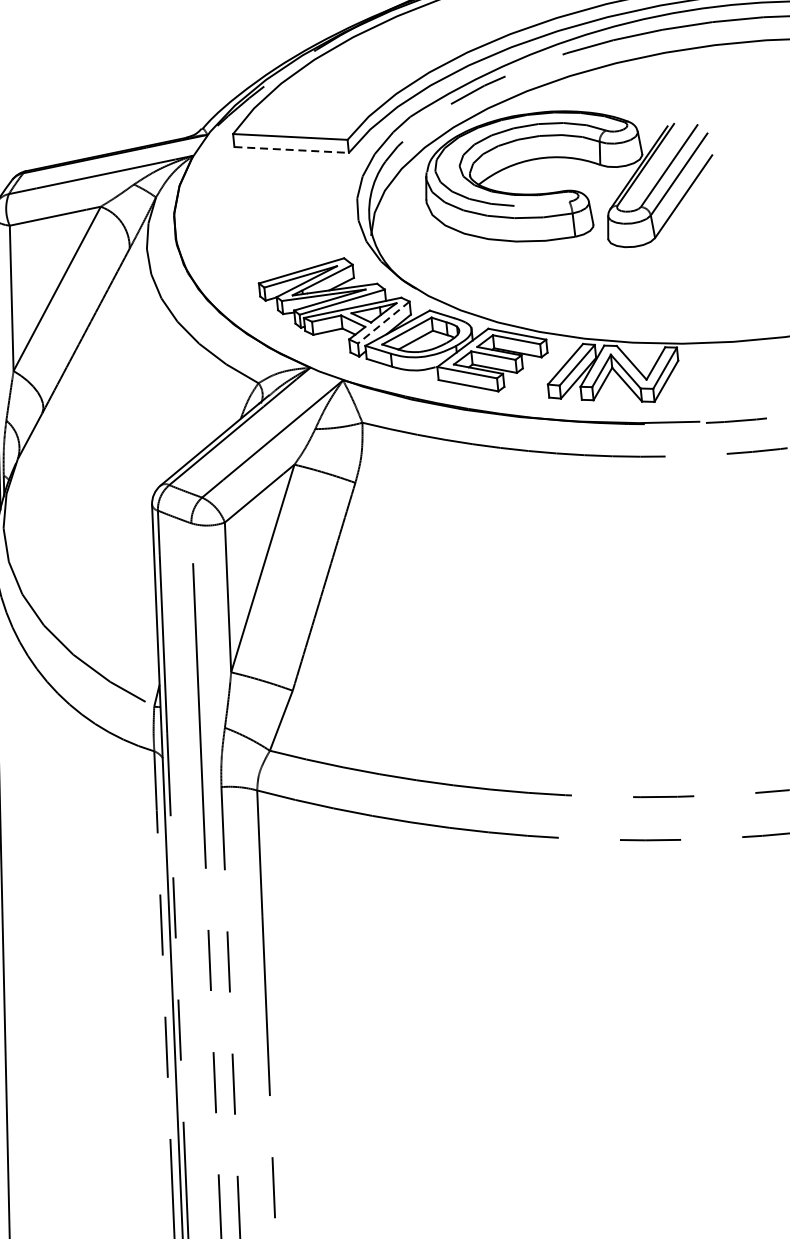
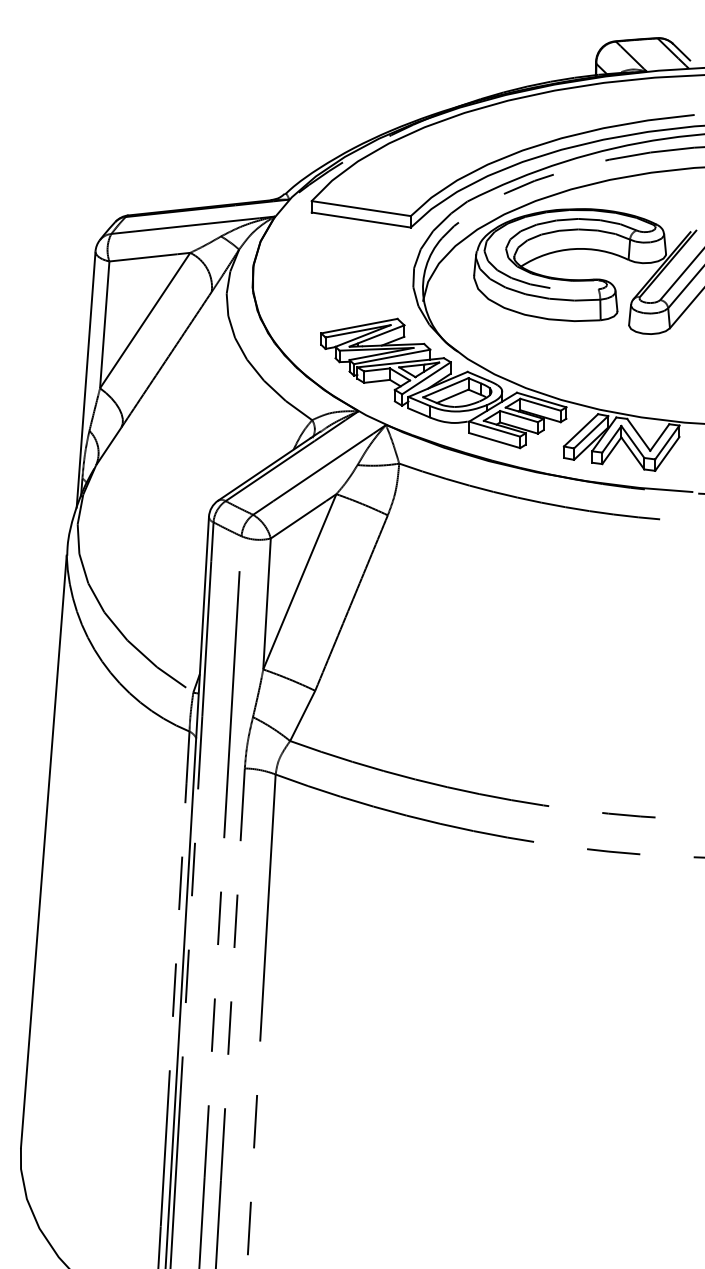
line: (291, 150) -> (361, 220), dashed -> solid
line: (383, 322) -> (426, 378), dashed -> solid

